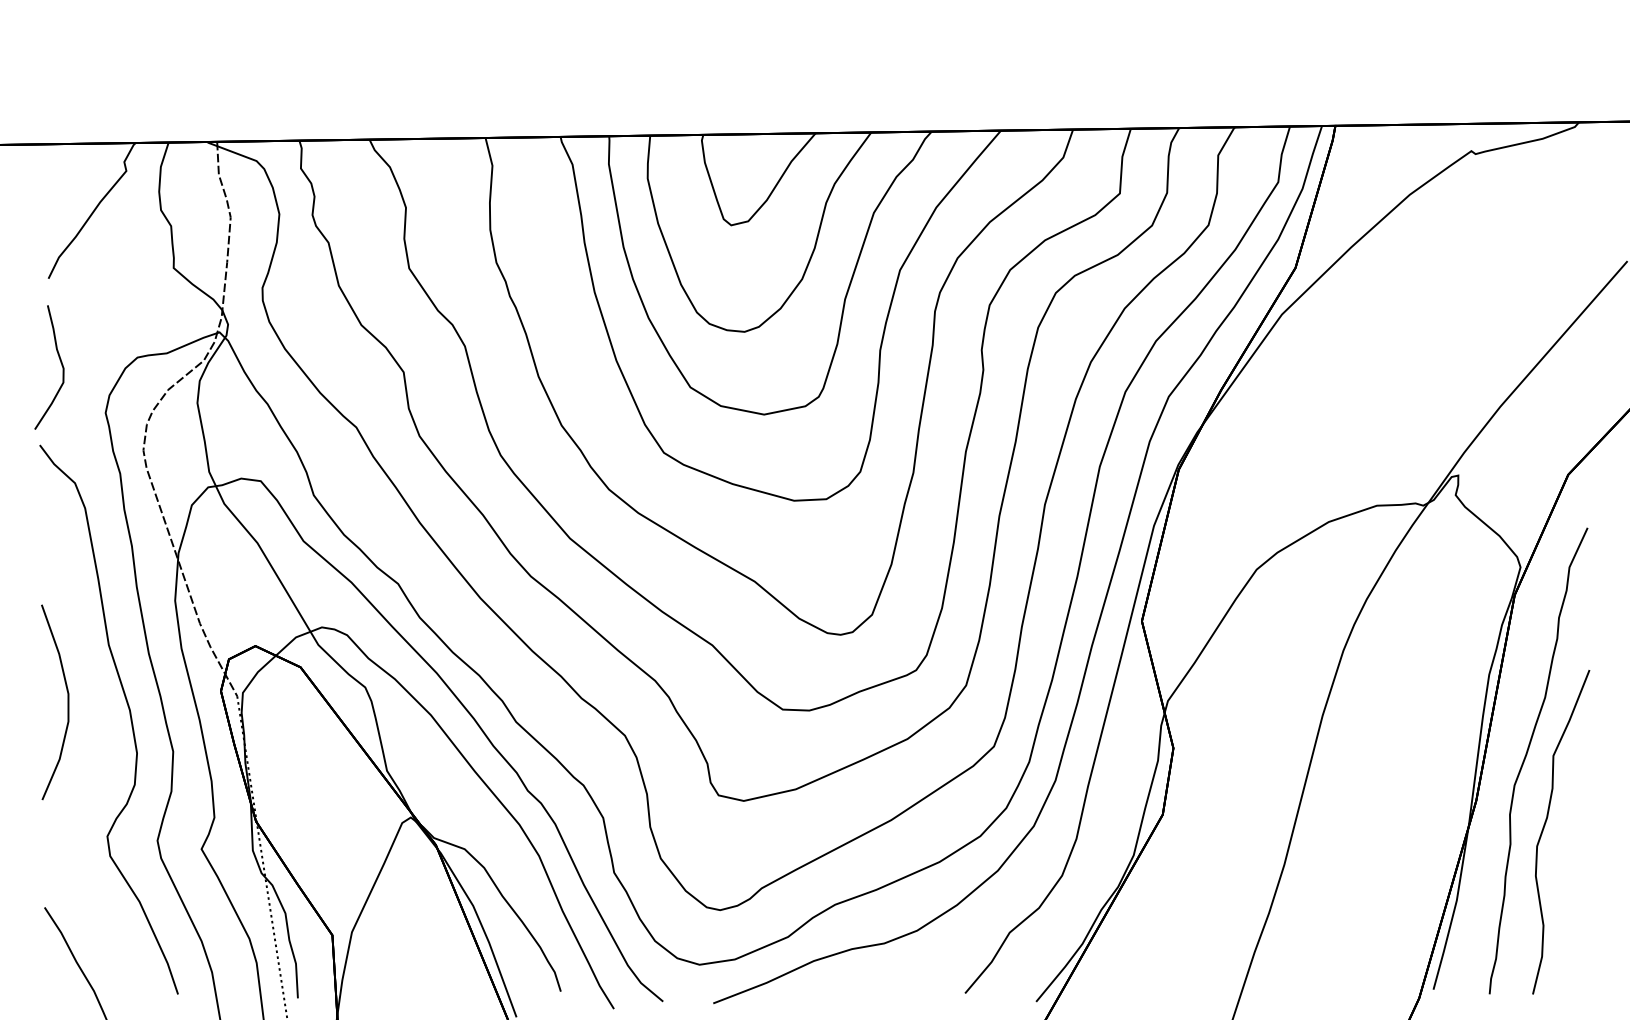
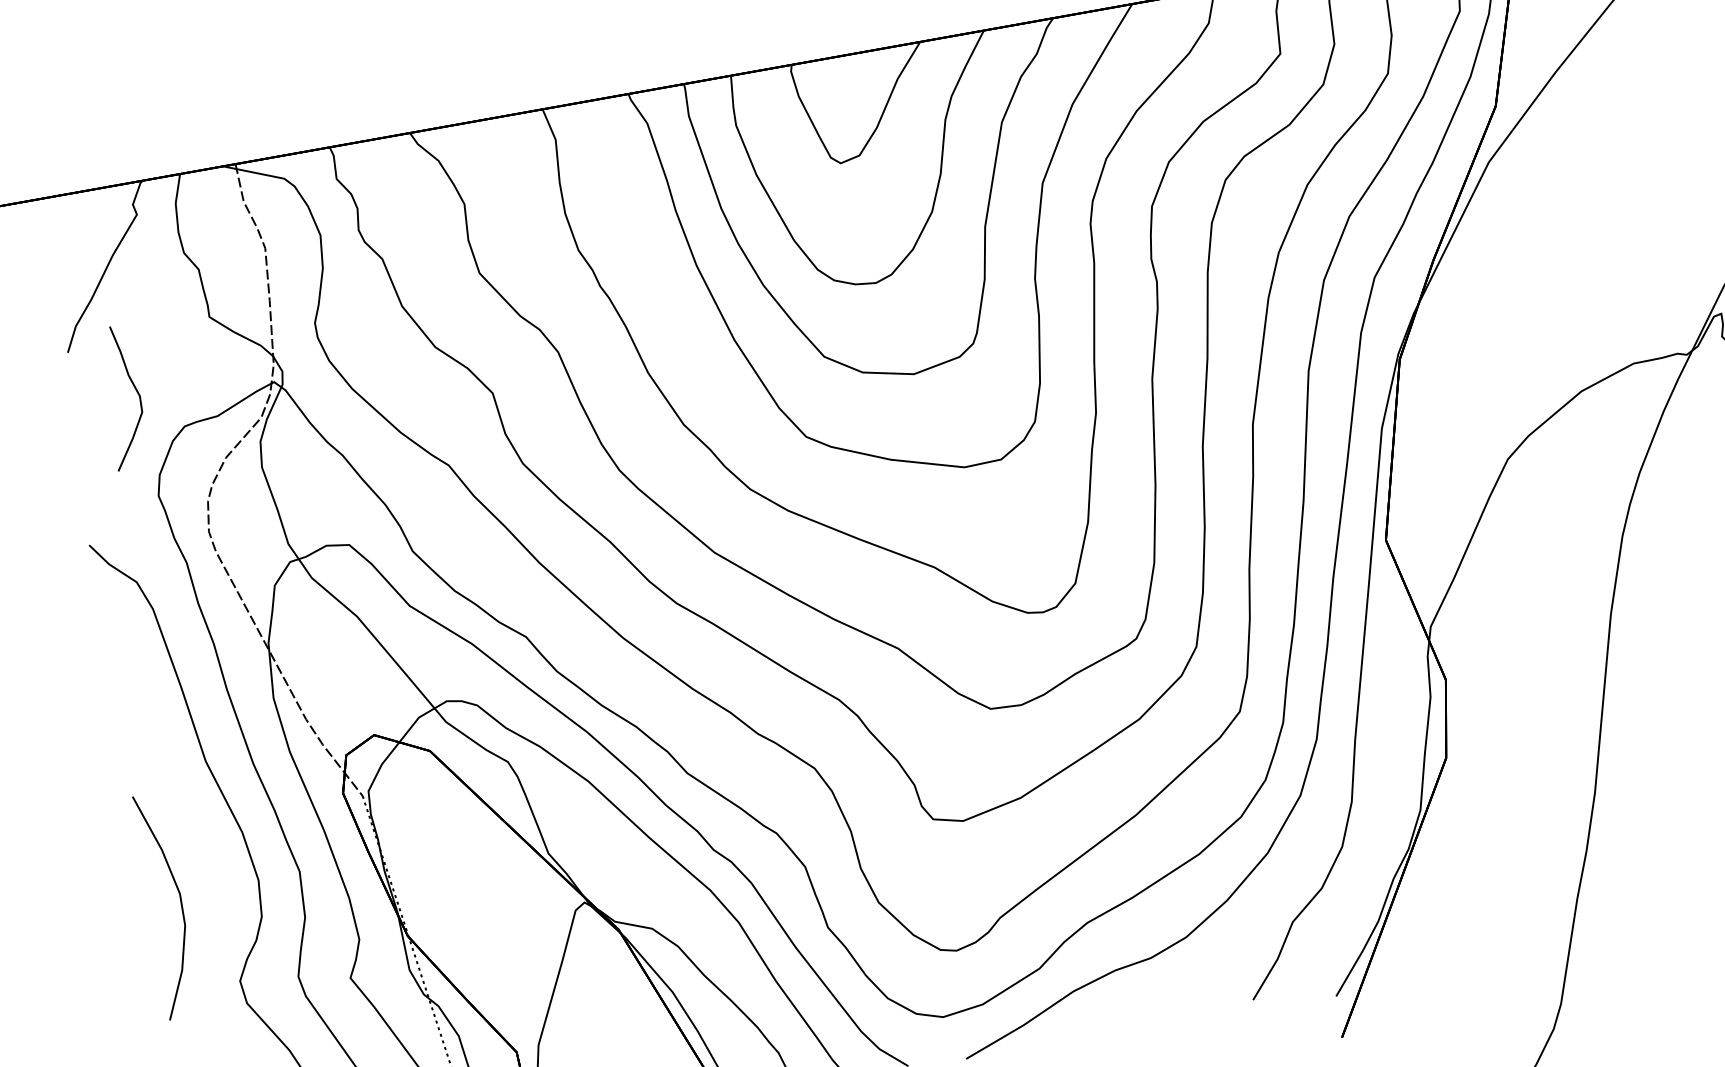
curve: (60, 363) -> (135, 390), moved
curve: (67, 702) -> (180, 903), moved

